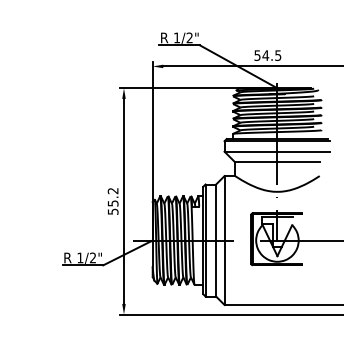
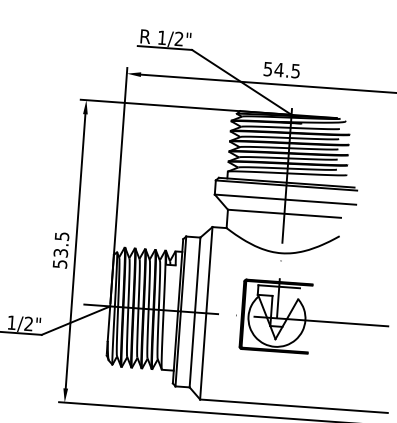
text: (112, 197) -> (60, 245), 55.2 -> 53.5

